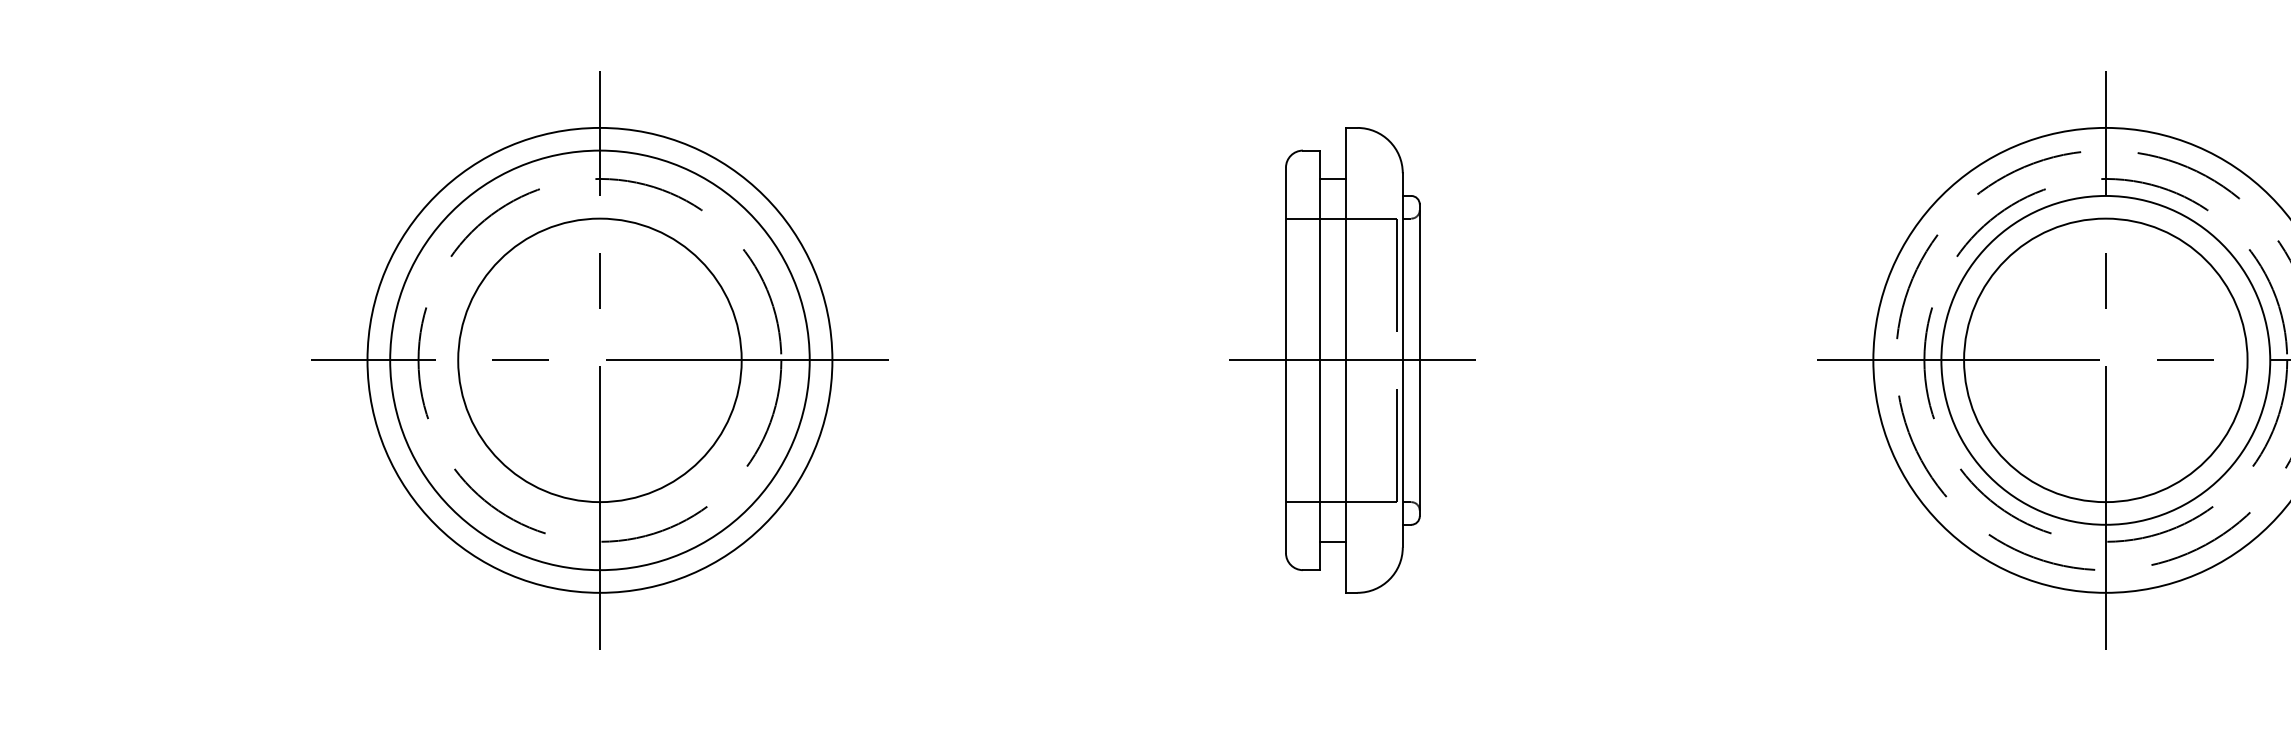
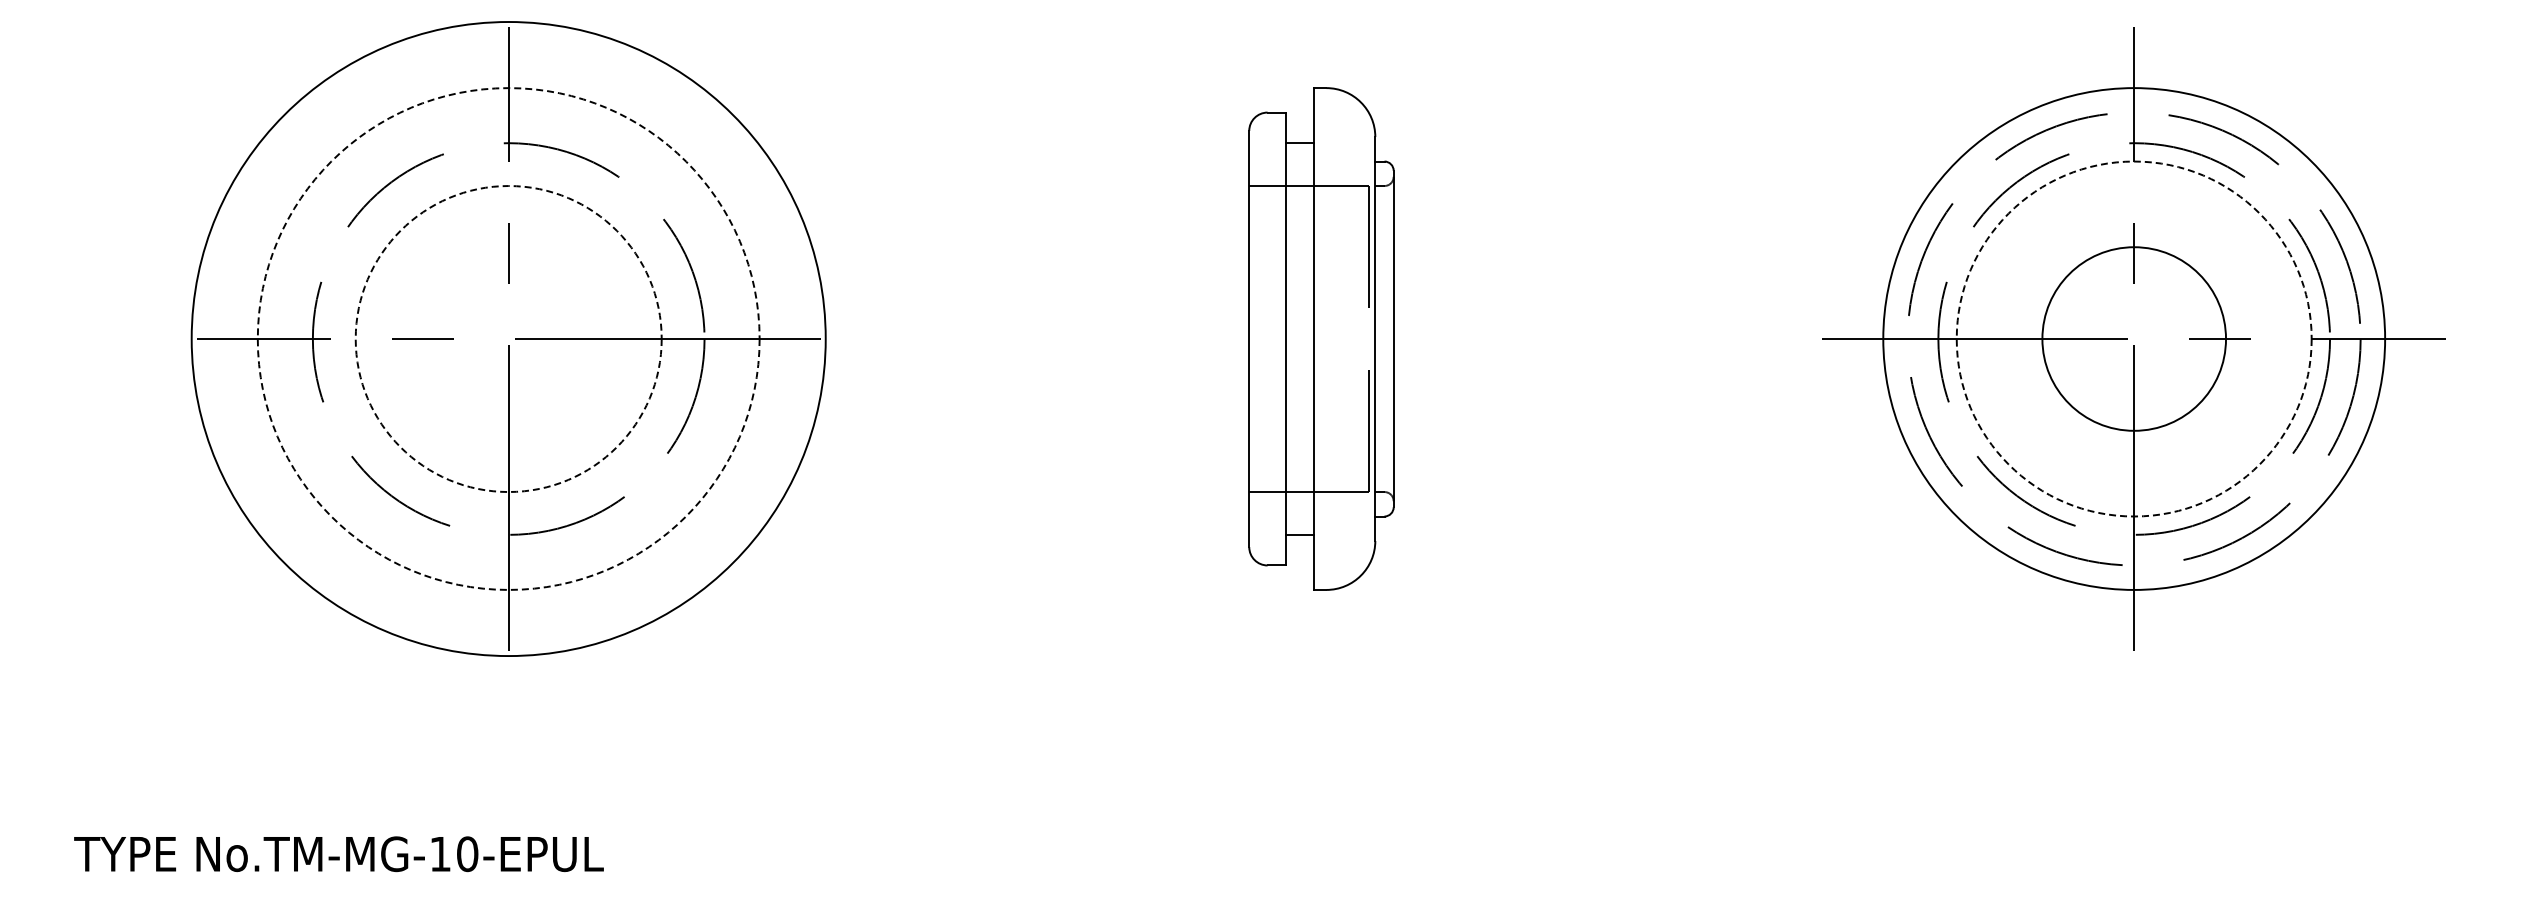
circle: (599, 359) -> (508, 338), size x1.4
circle: (599, 359) -> (508, 338), solid -> dashed
circle: (2105, 359) -> (2133, 338), solid -> dashed
circle: (599, 360) -> (508, 339), solid -> dashed
line: (1352, 360) -> (1321, 339), removed
circle: (2106, 360) -> (2134, 339), size x0.6

